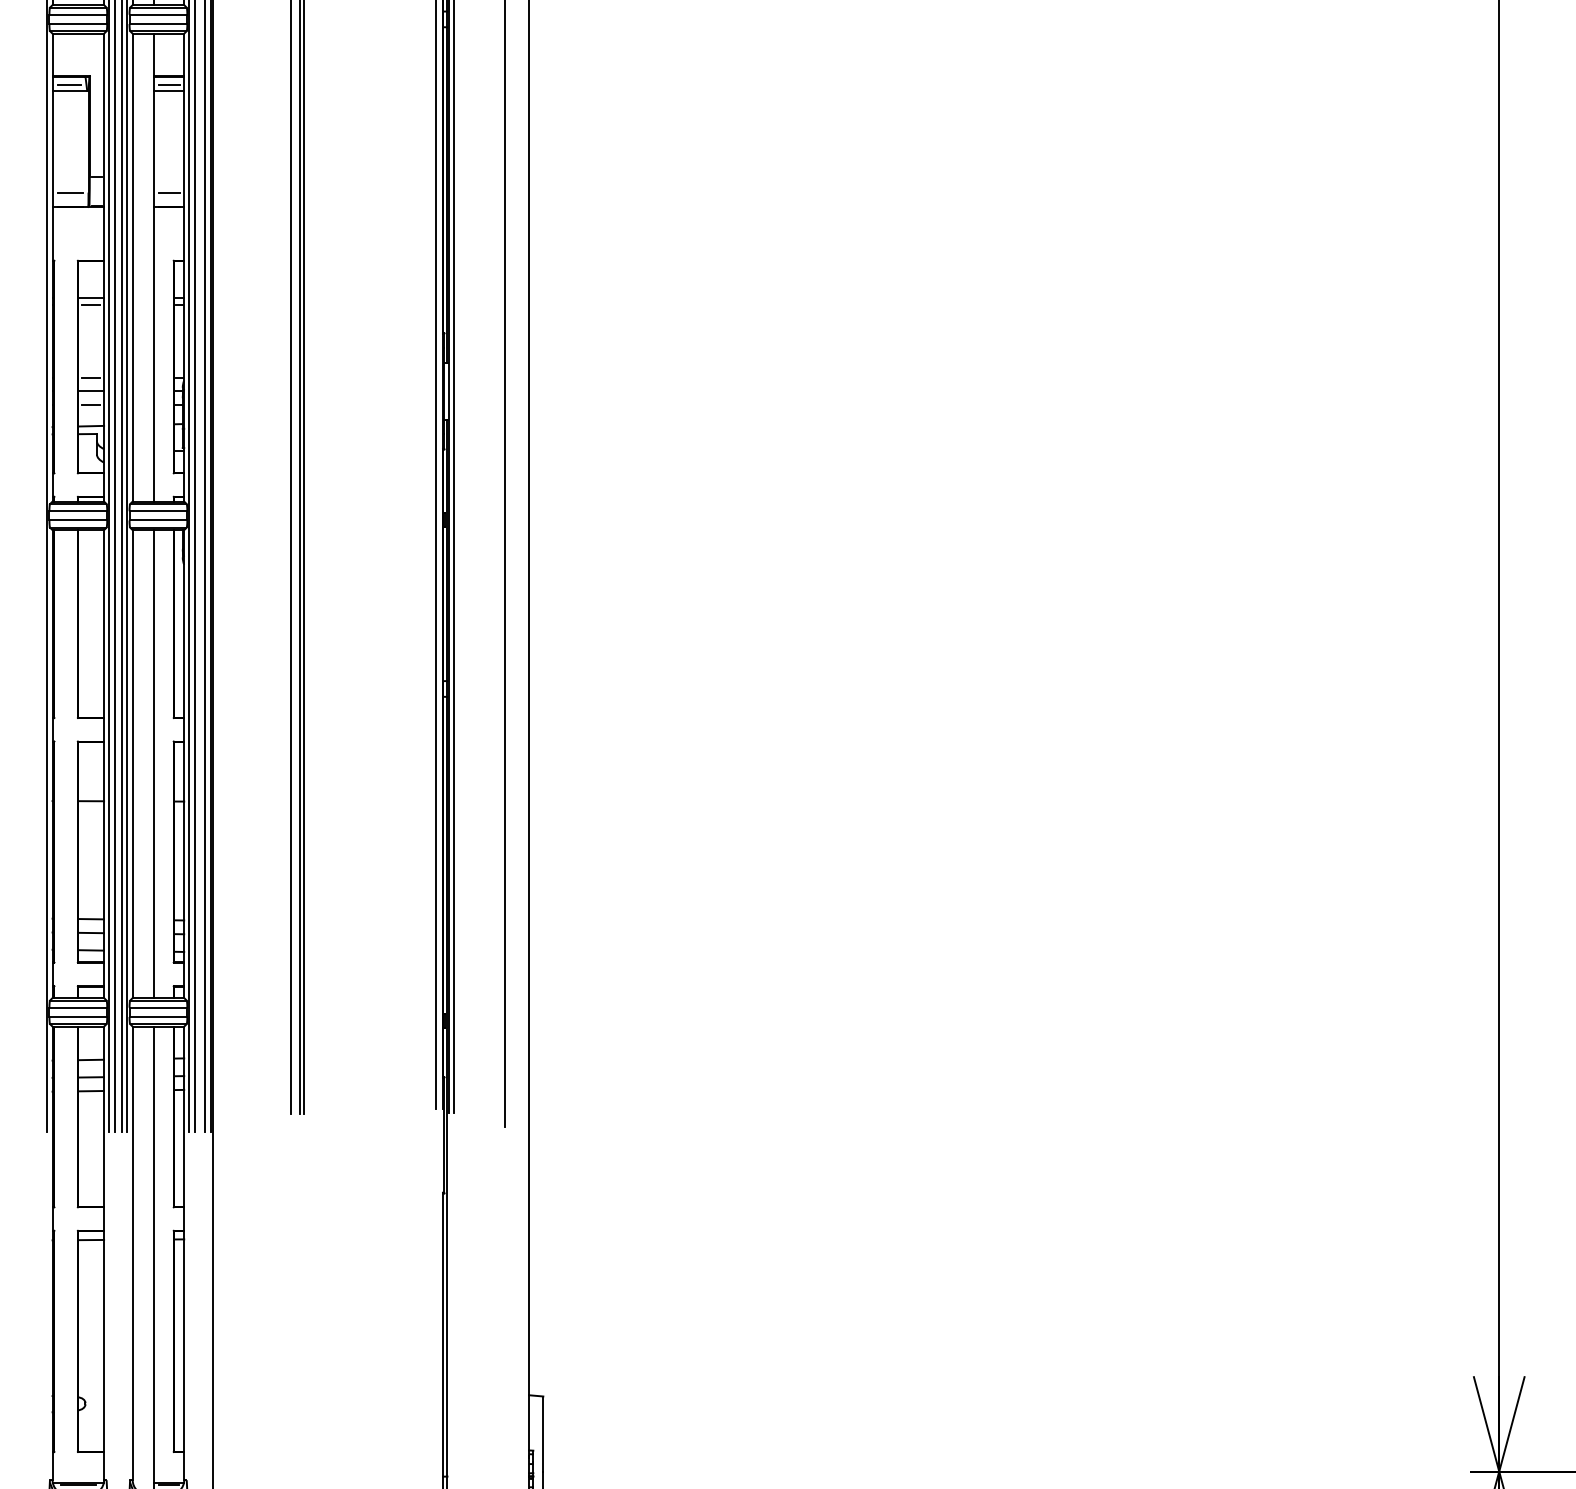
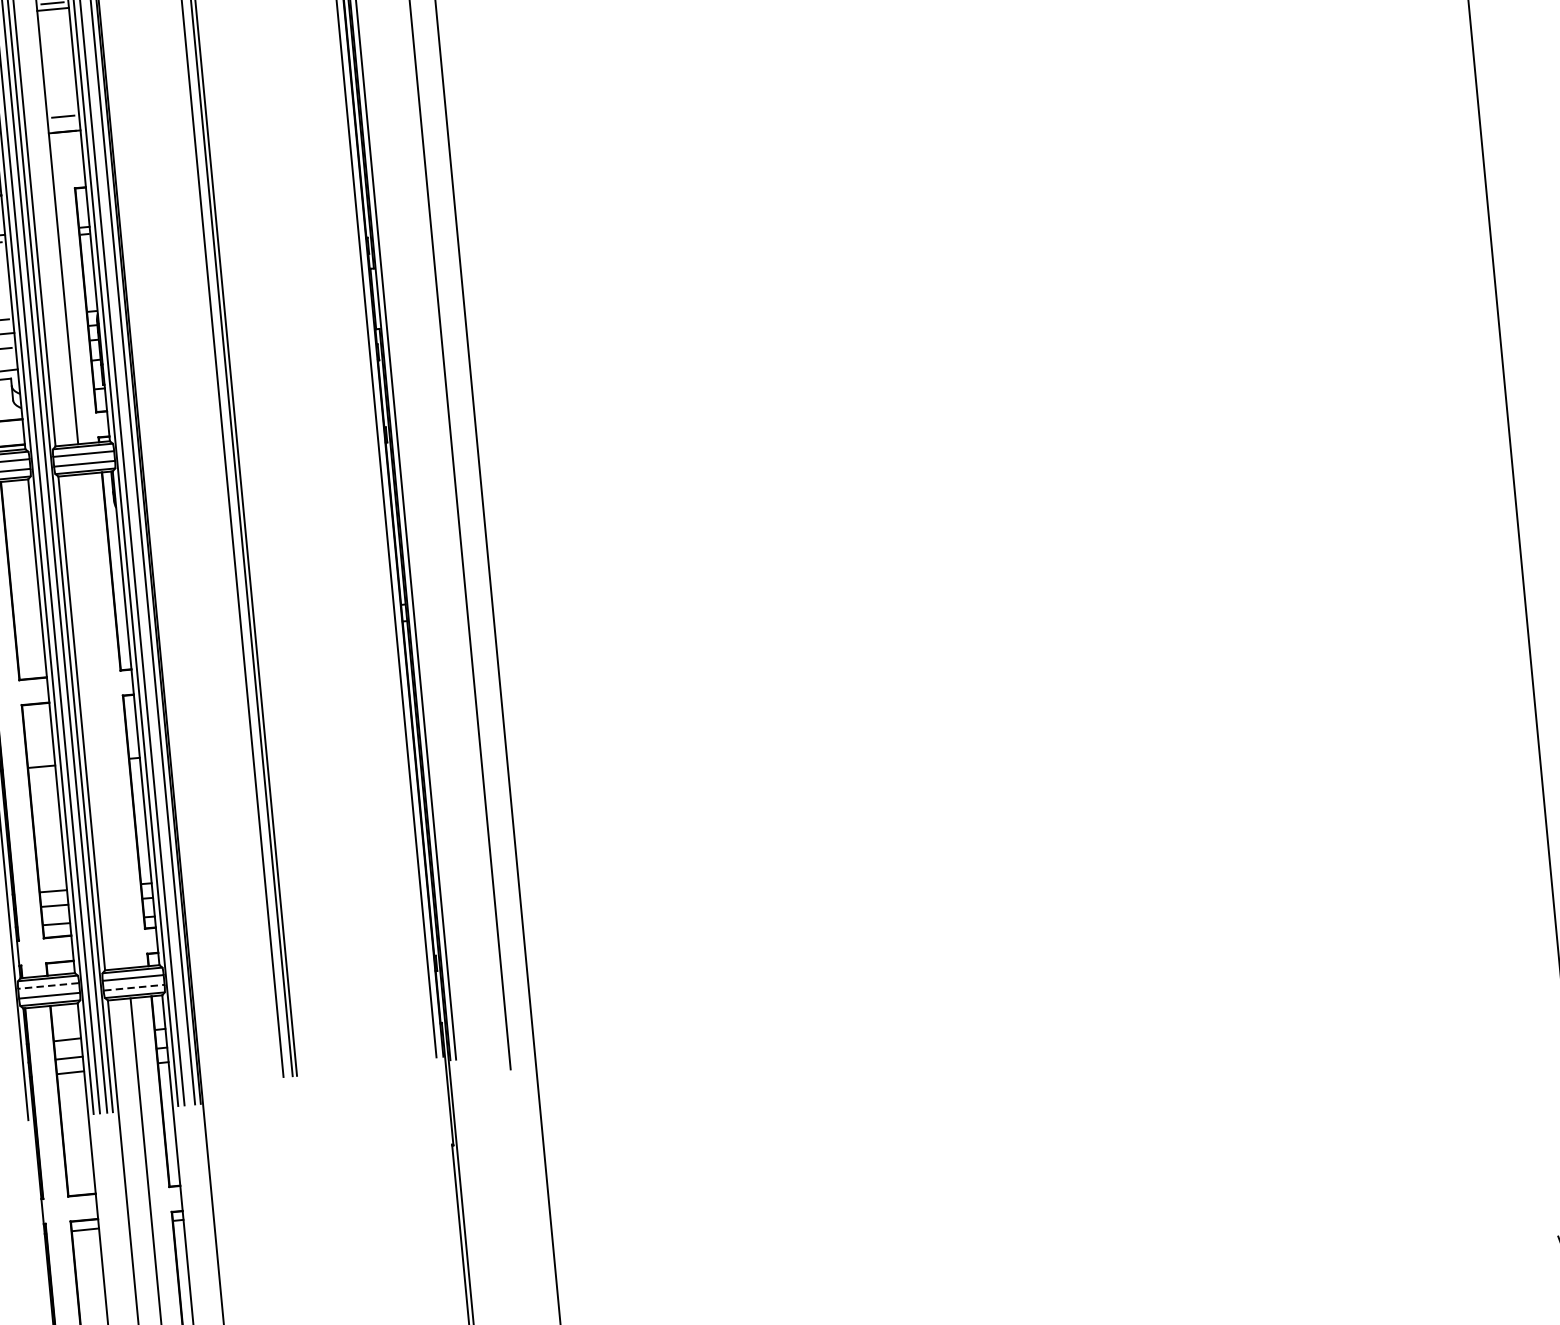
line: (154, 764) -> (104, 721), removed
line: (77, 1007) -> (47, 985), solid -> dashed
line: (158, 1016) -> (134, 987), solid -> dashed

